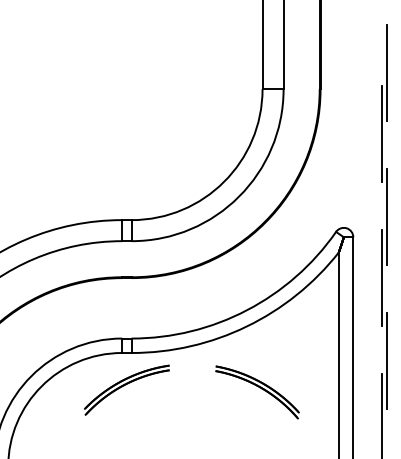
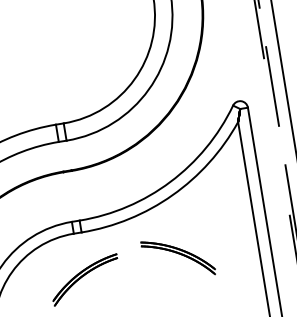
line: (382, 277) -> (277, 136), removed
part: (126, 389) -> (84, 279), moved
part: (257, 392) -> (178, 258), moved

